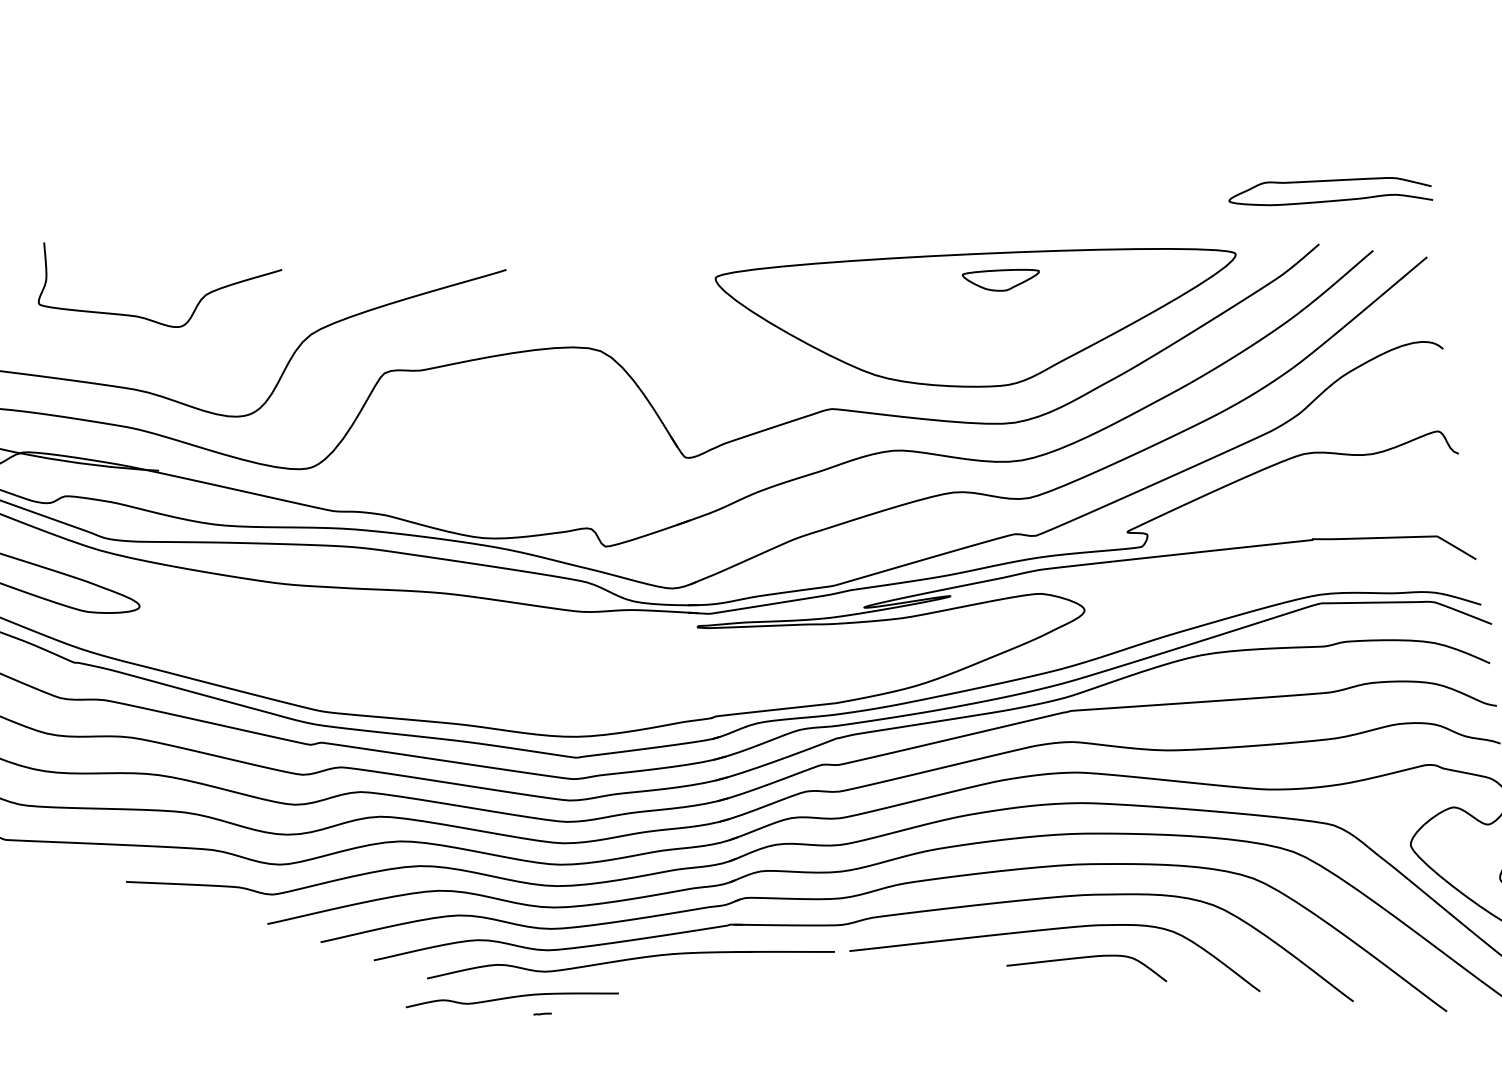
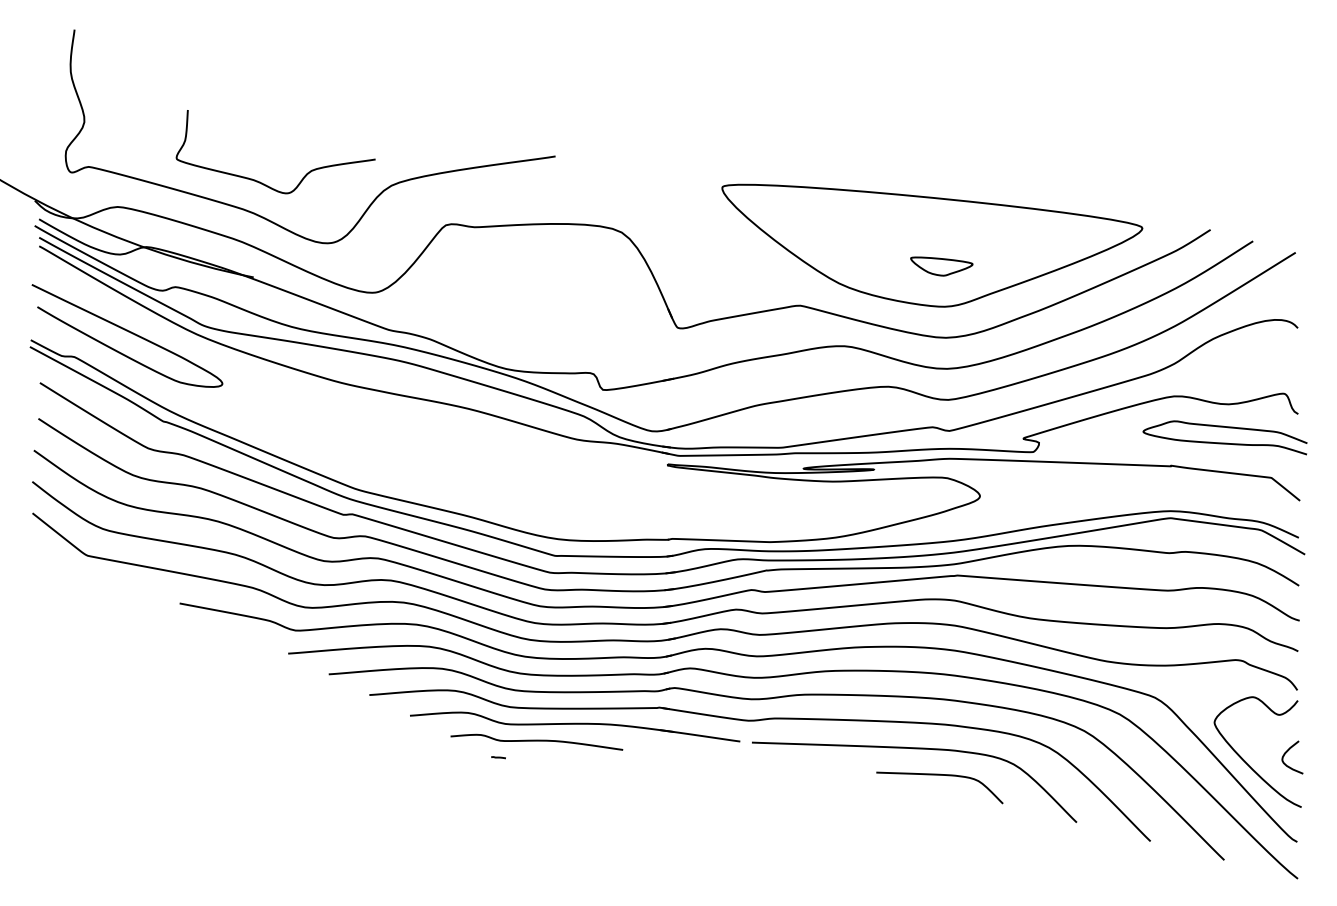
curve: (1330, 199) -> (1224, 442), moved
part: (1001, 279) -> (941, 266), moved
curve: (145, 316) -> (260, 181), moved
curve: (511, 998) -> (536, 741), moved

